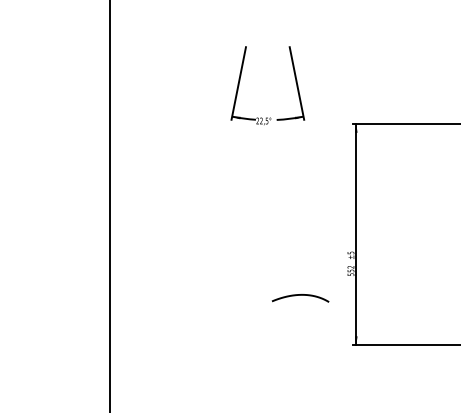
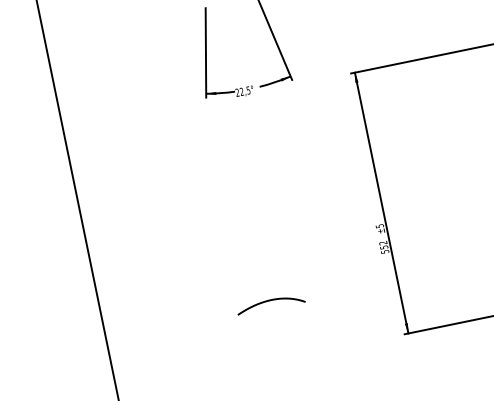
curve: (300, 295) -> (270, 301), moved

